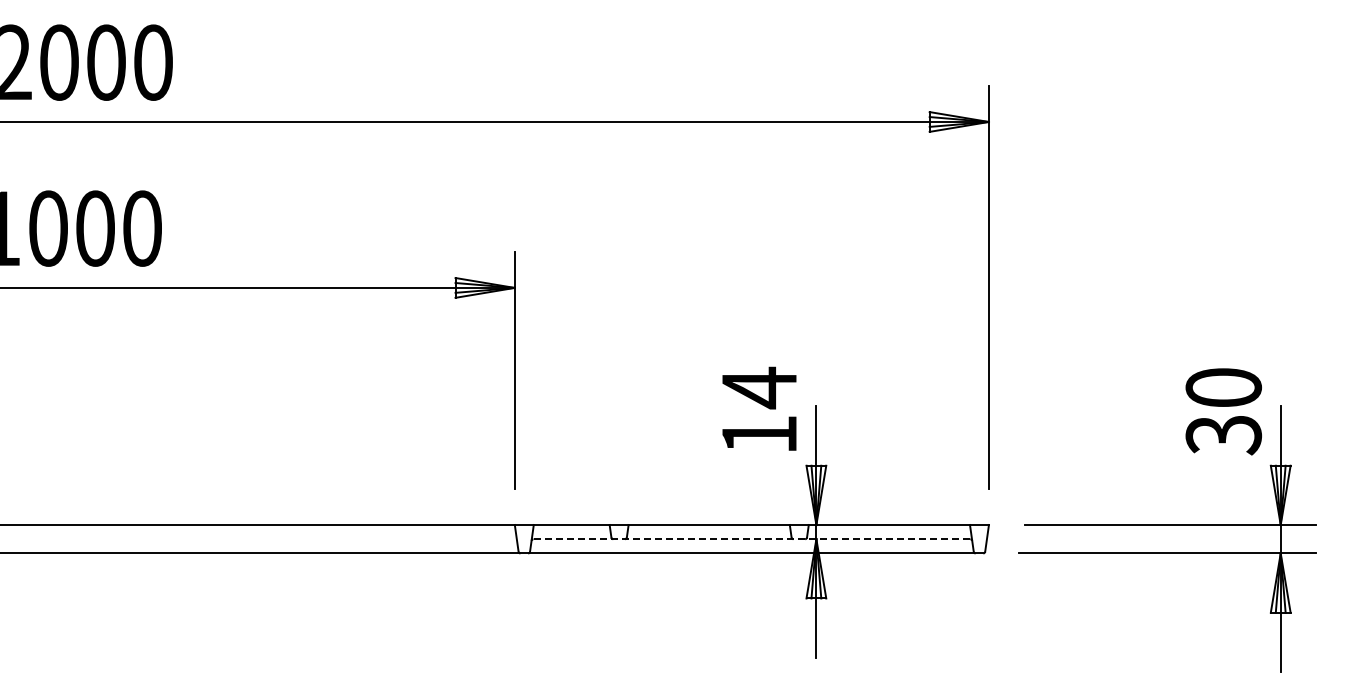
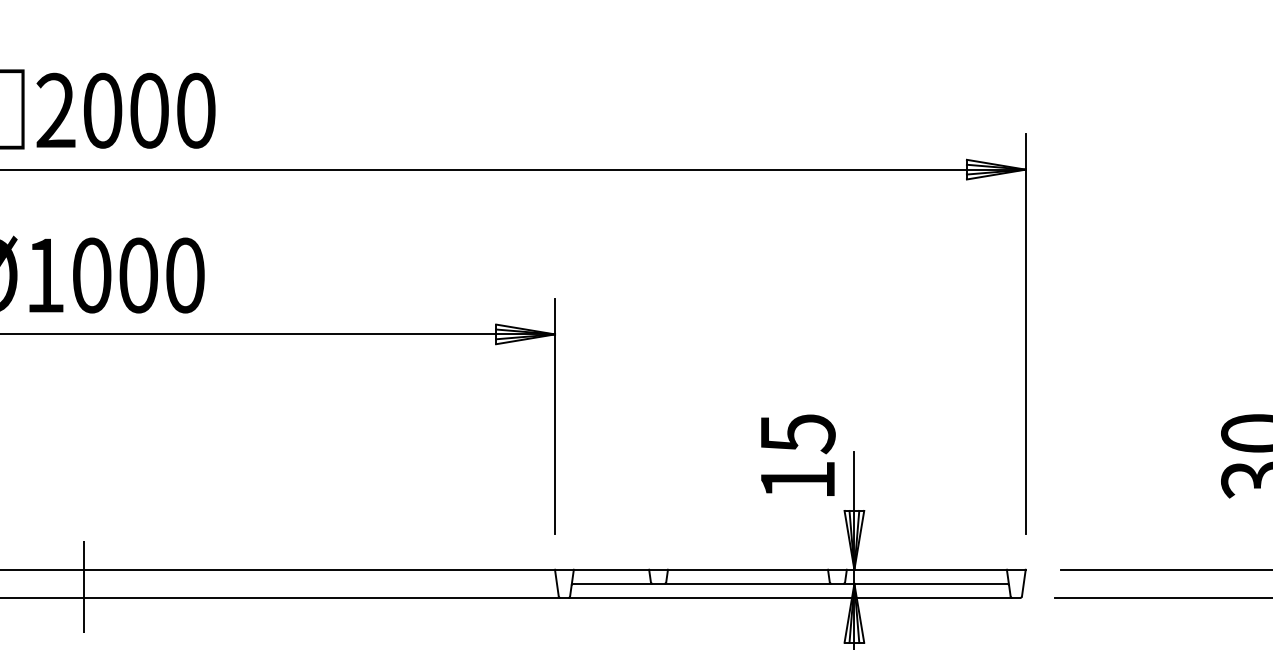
text: (759, 387) -> (797, 433), 14 -> 15
line: (751, 539) -> (789, 584), dashed -> solid
line: (40, 542) -> (84, 587), added

